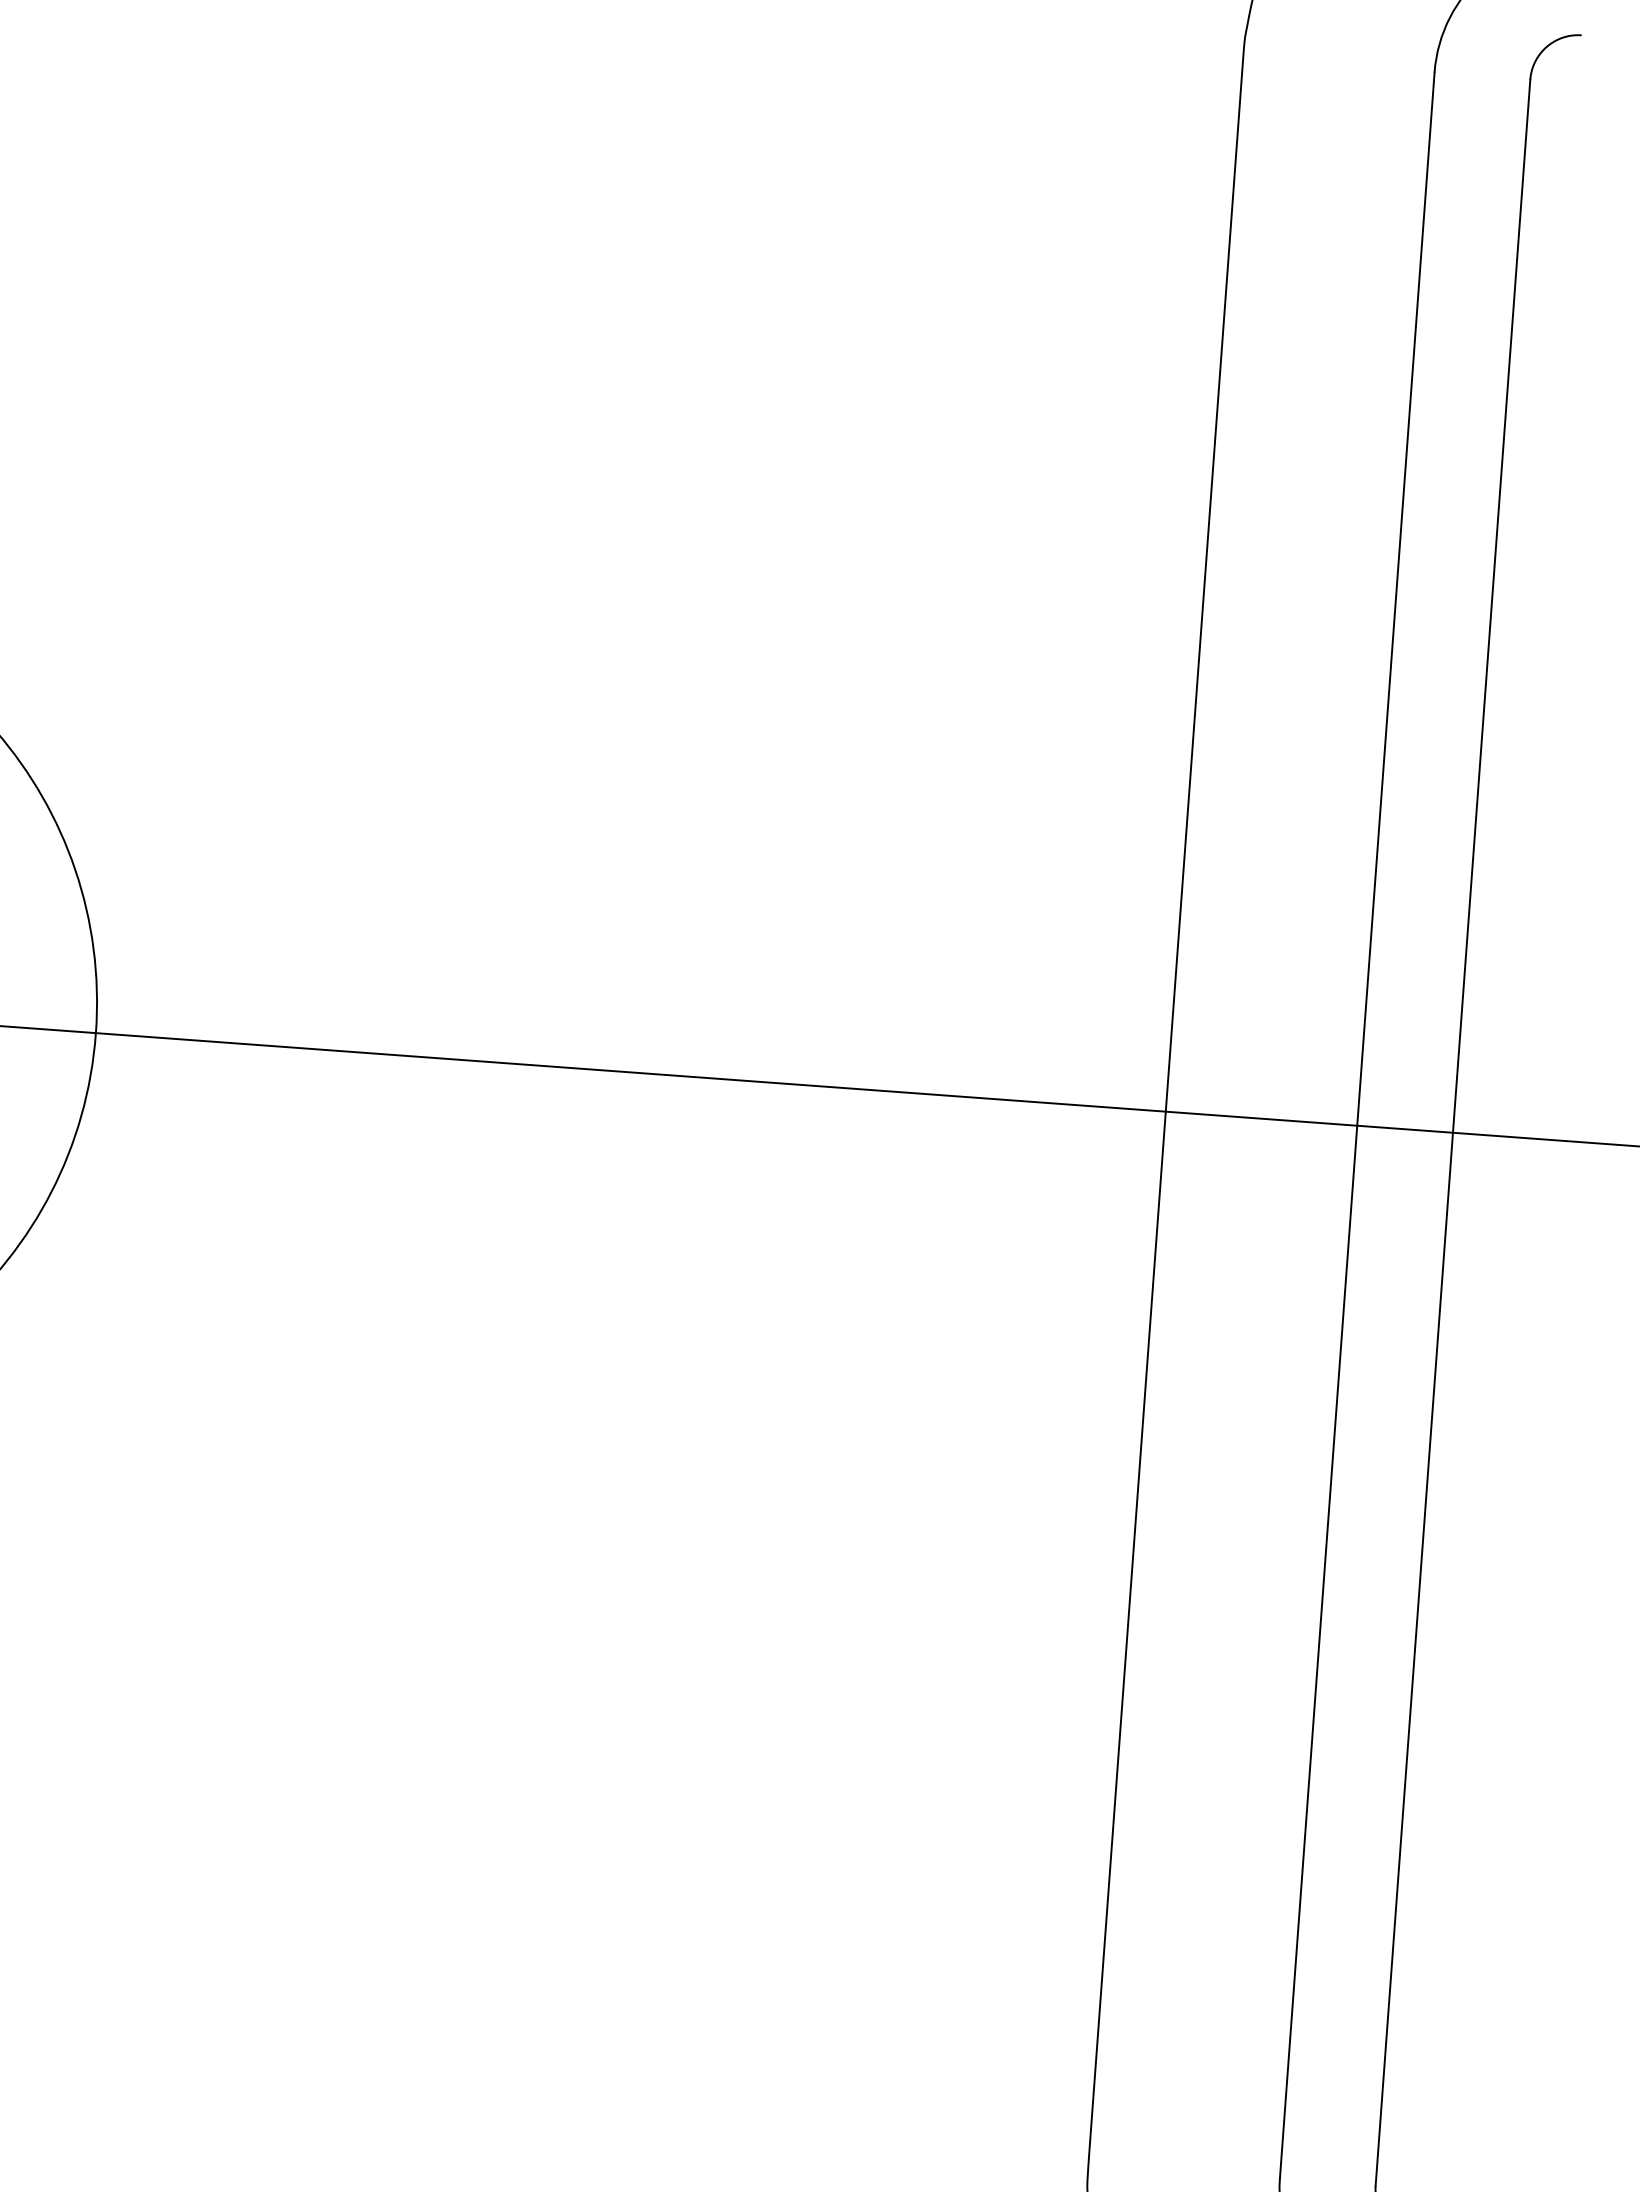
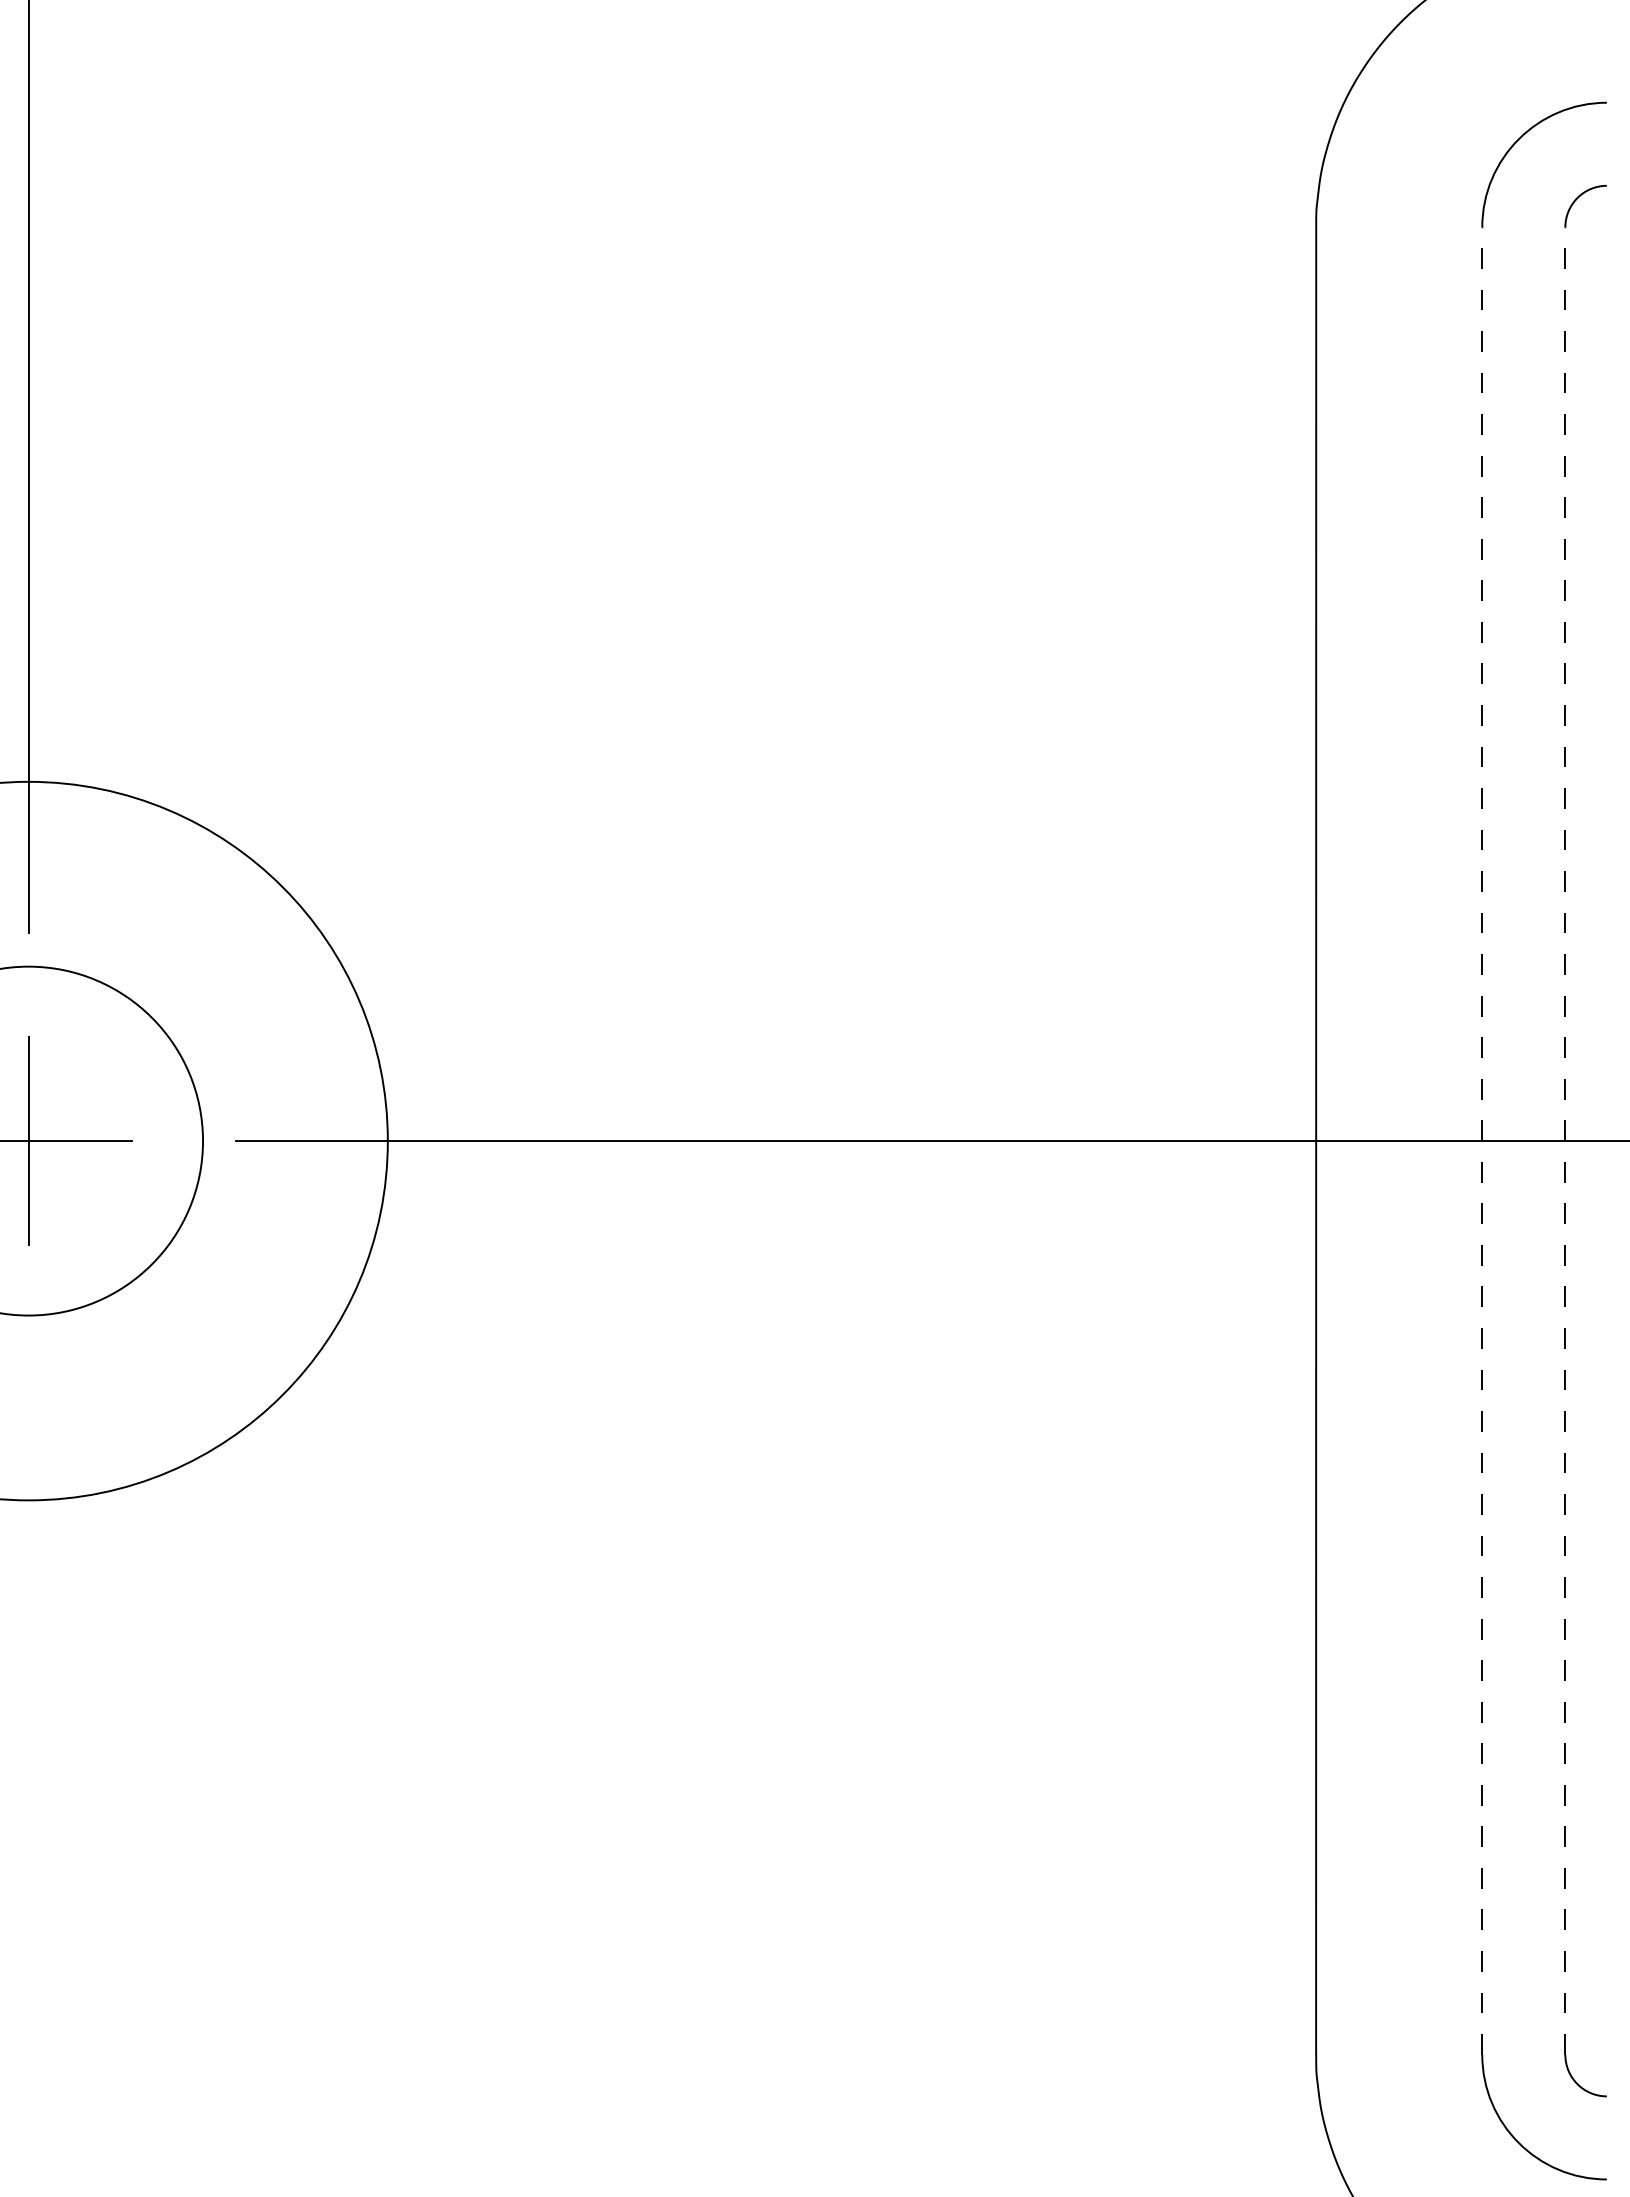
line: (1357, 1126) -> (1482, 1141), solid -> dashed
line: (1453, 1133) -> (1565, 1141), solid -> dashed

